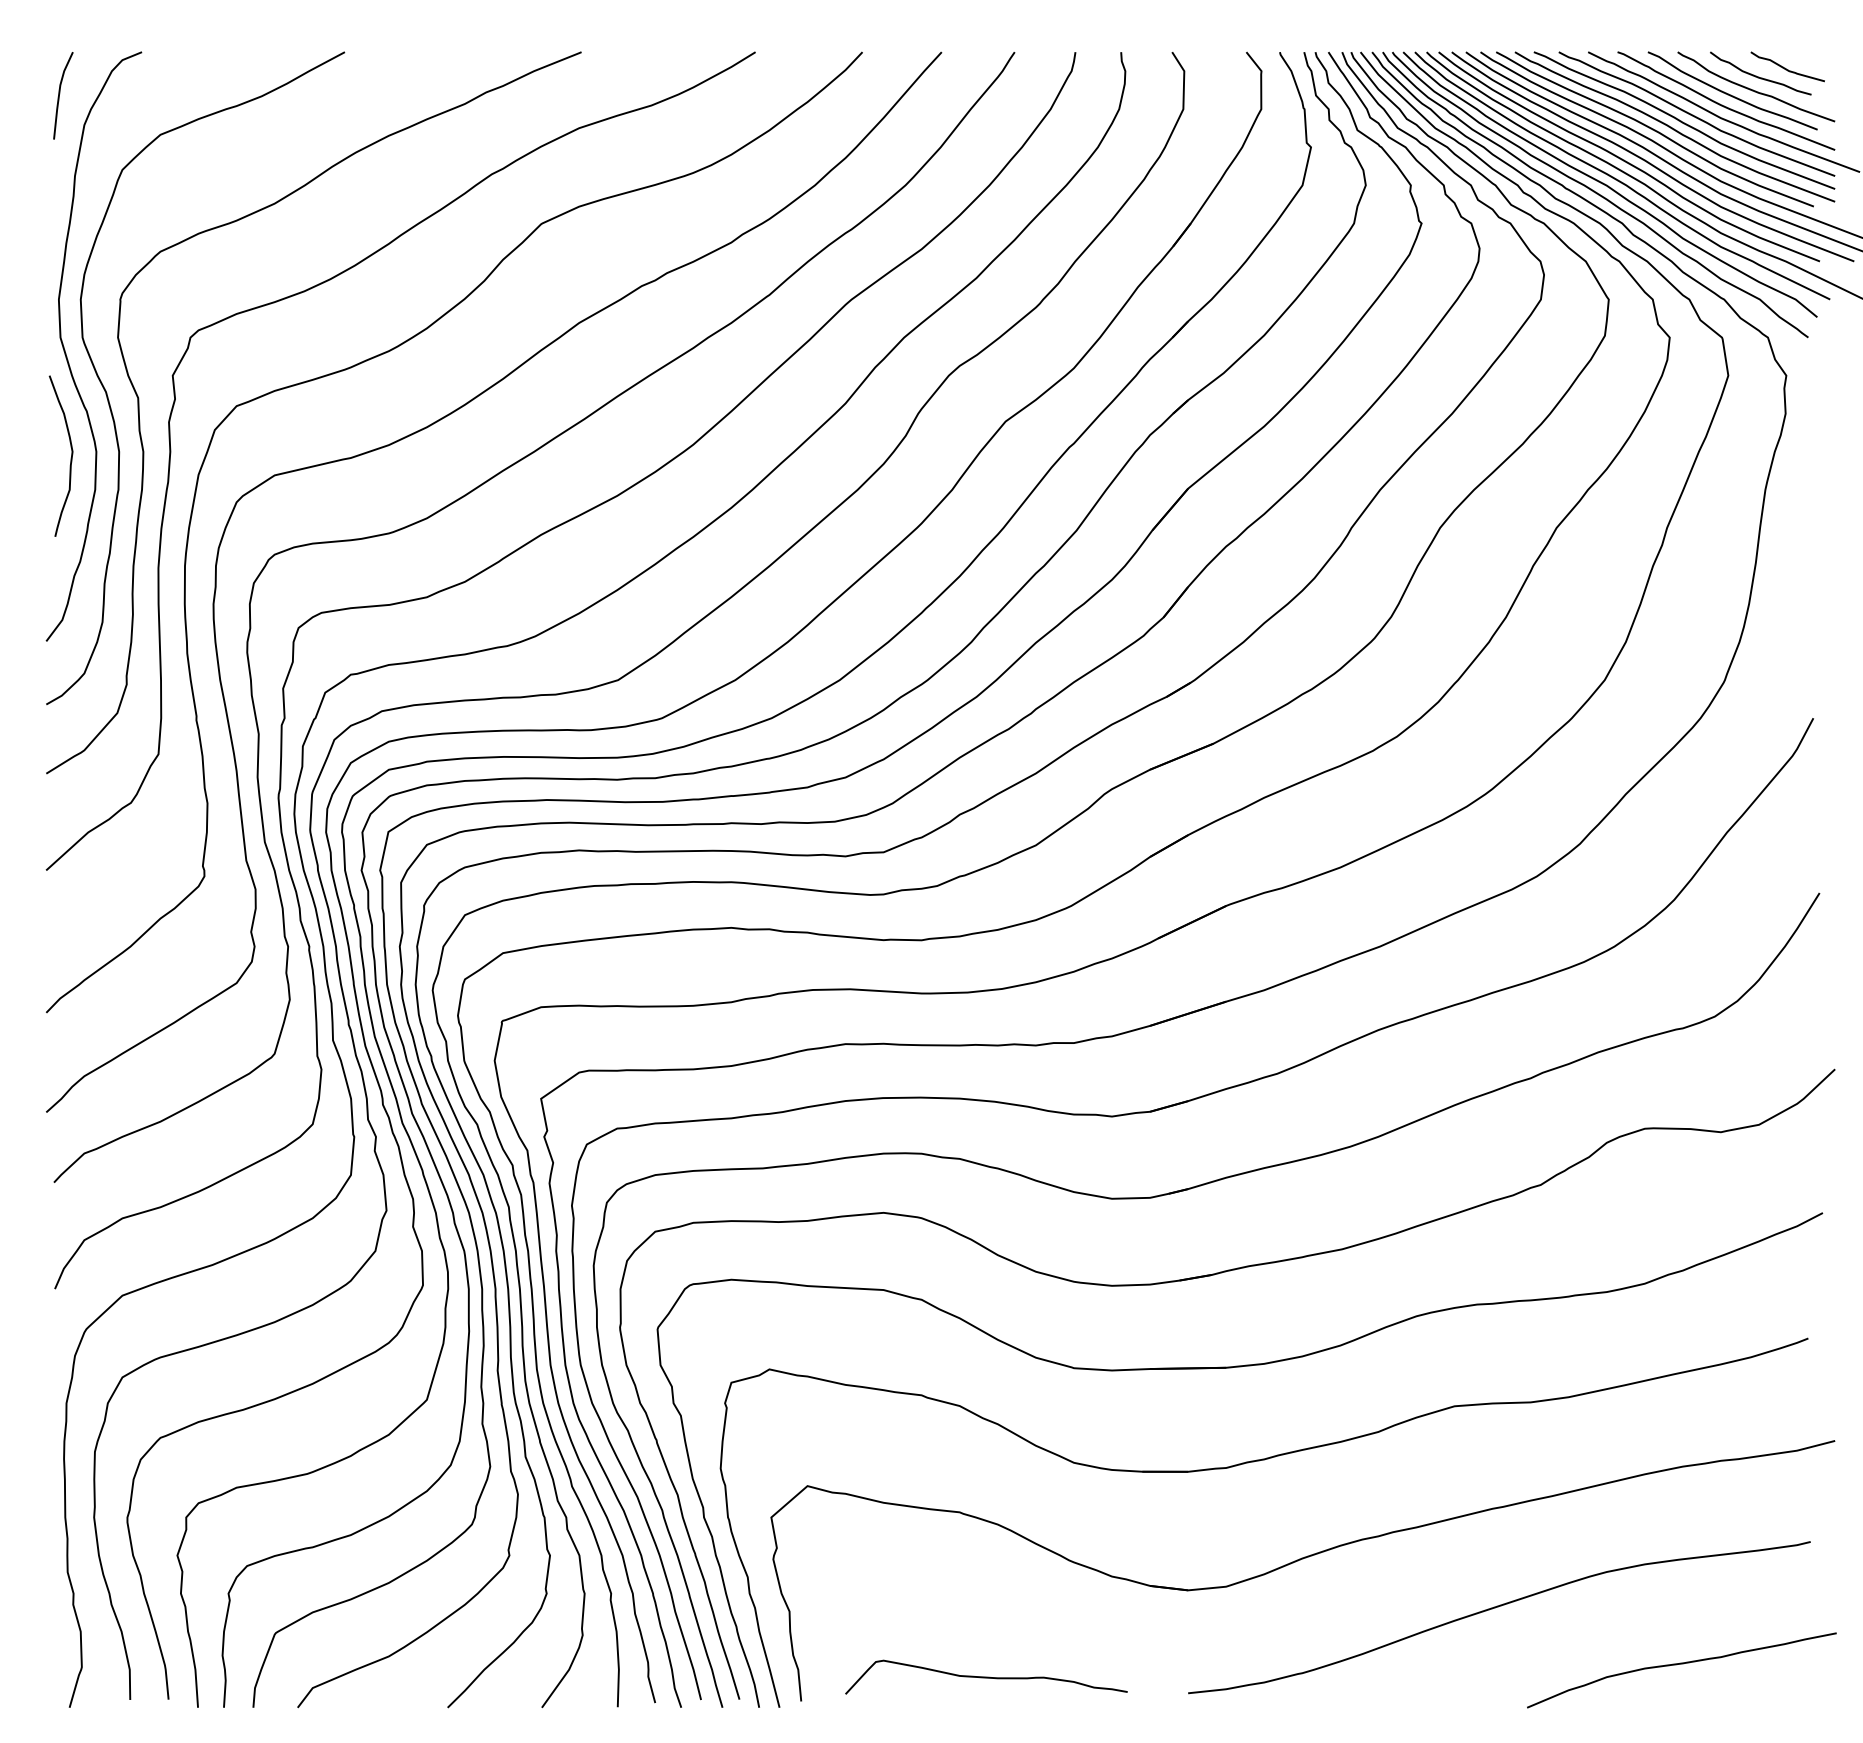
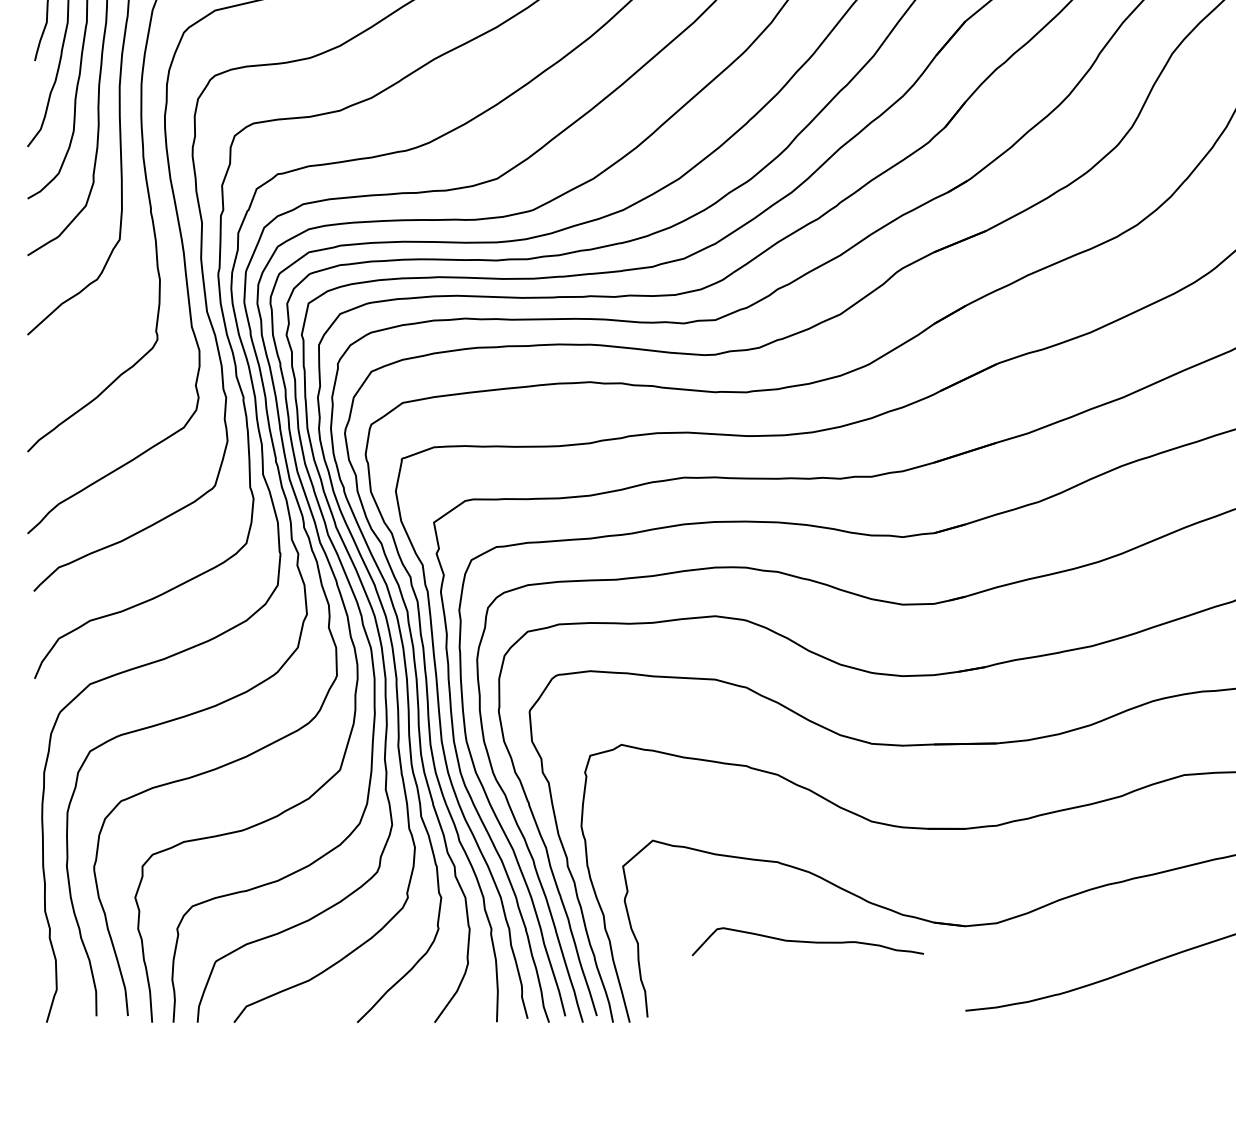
curve: (986, 1676) -> (807, 941), moved

